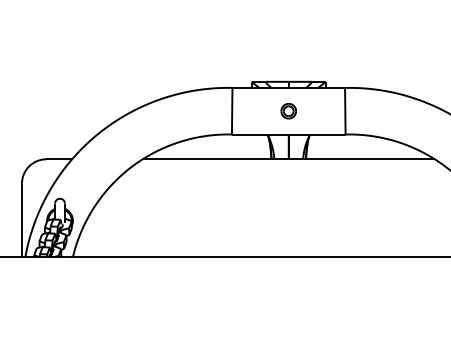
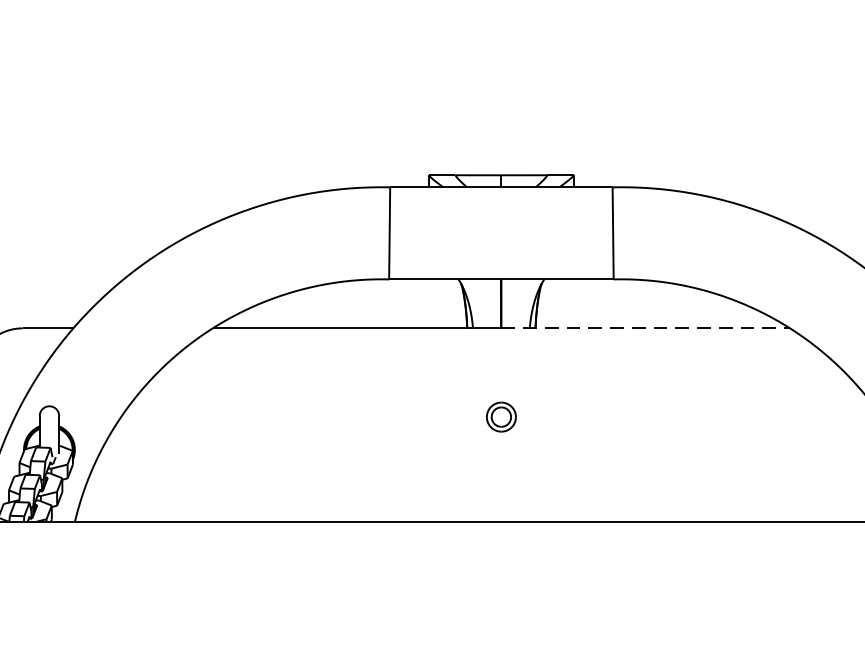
part: (288, 111) -> (500, 417), moved
line: (362, 159) -> (647, 328), solid -> dashed

